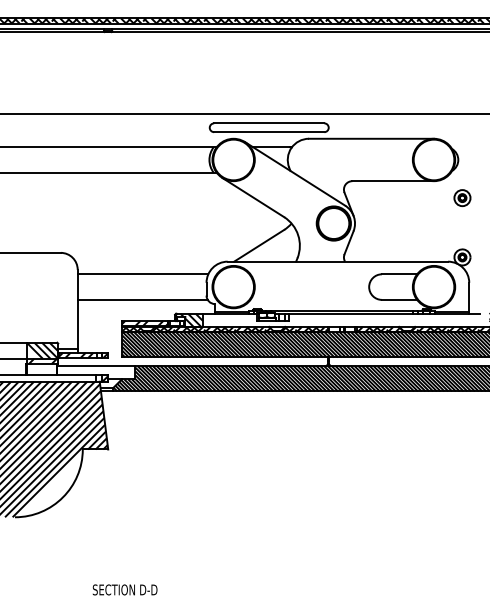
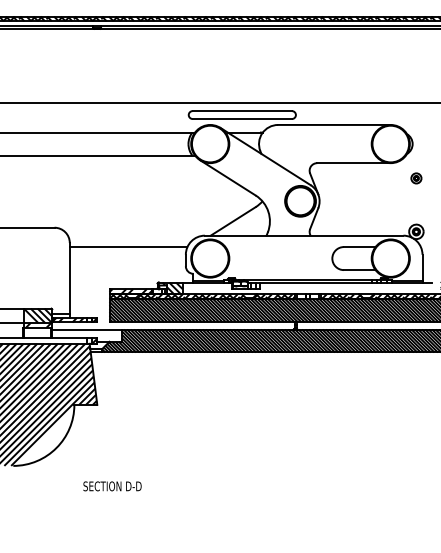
part: (462, 198) -> (416, 178), size x0.7
line: (141, 300) -> (127, 270), removed
text: (125, 590) -> (112, 486), moved

